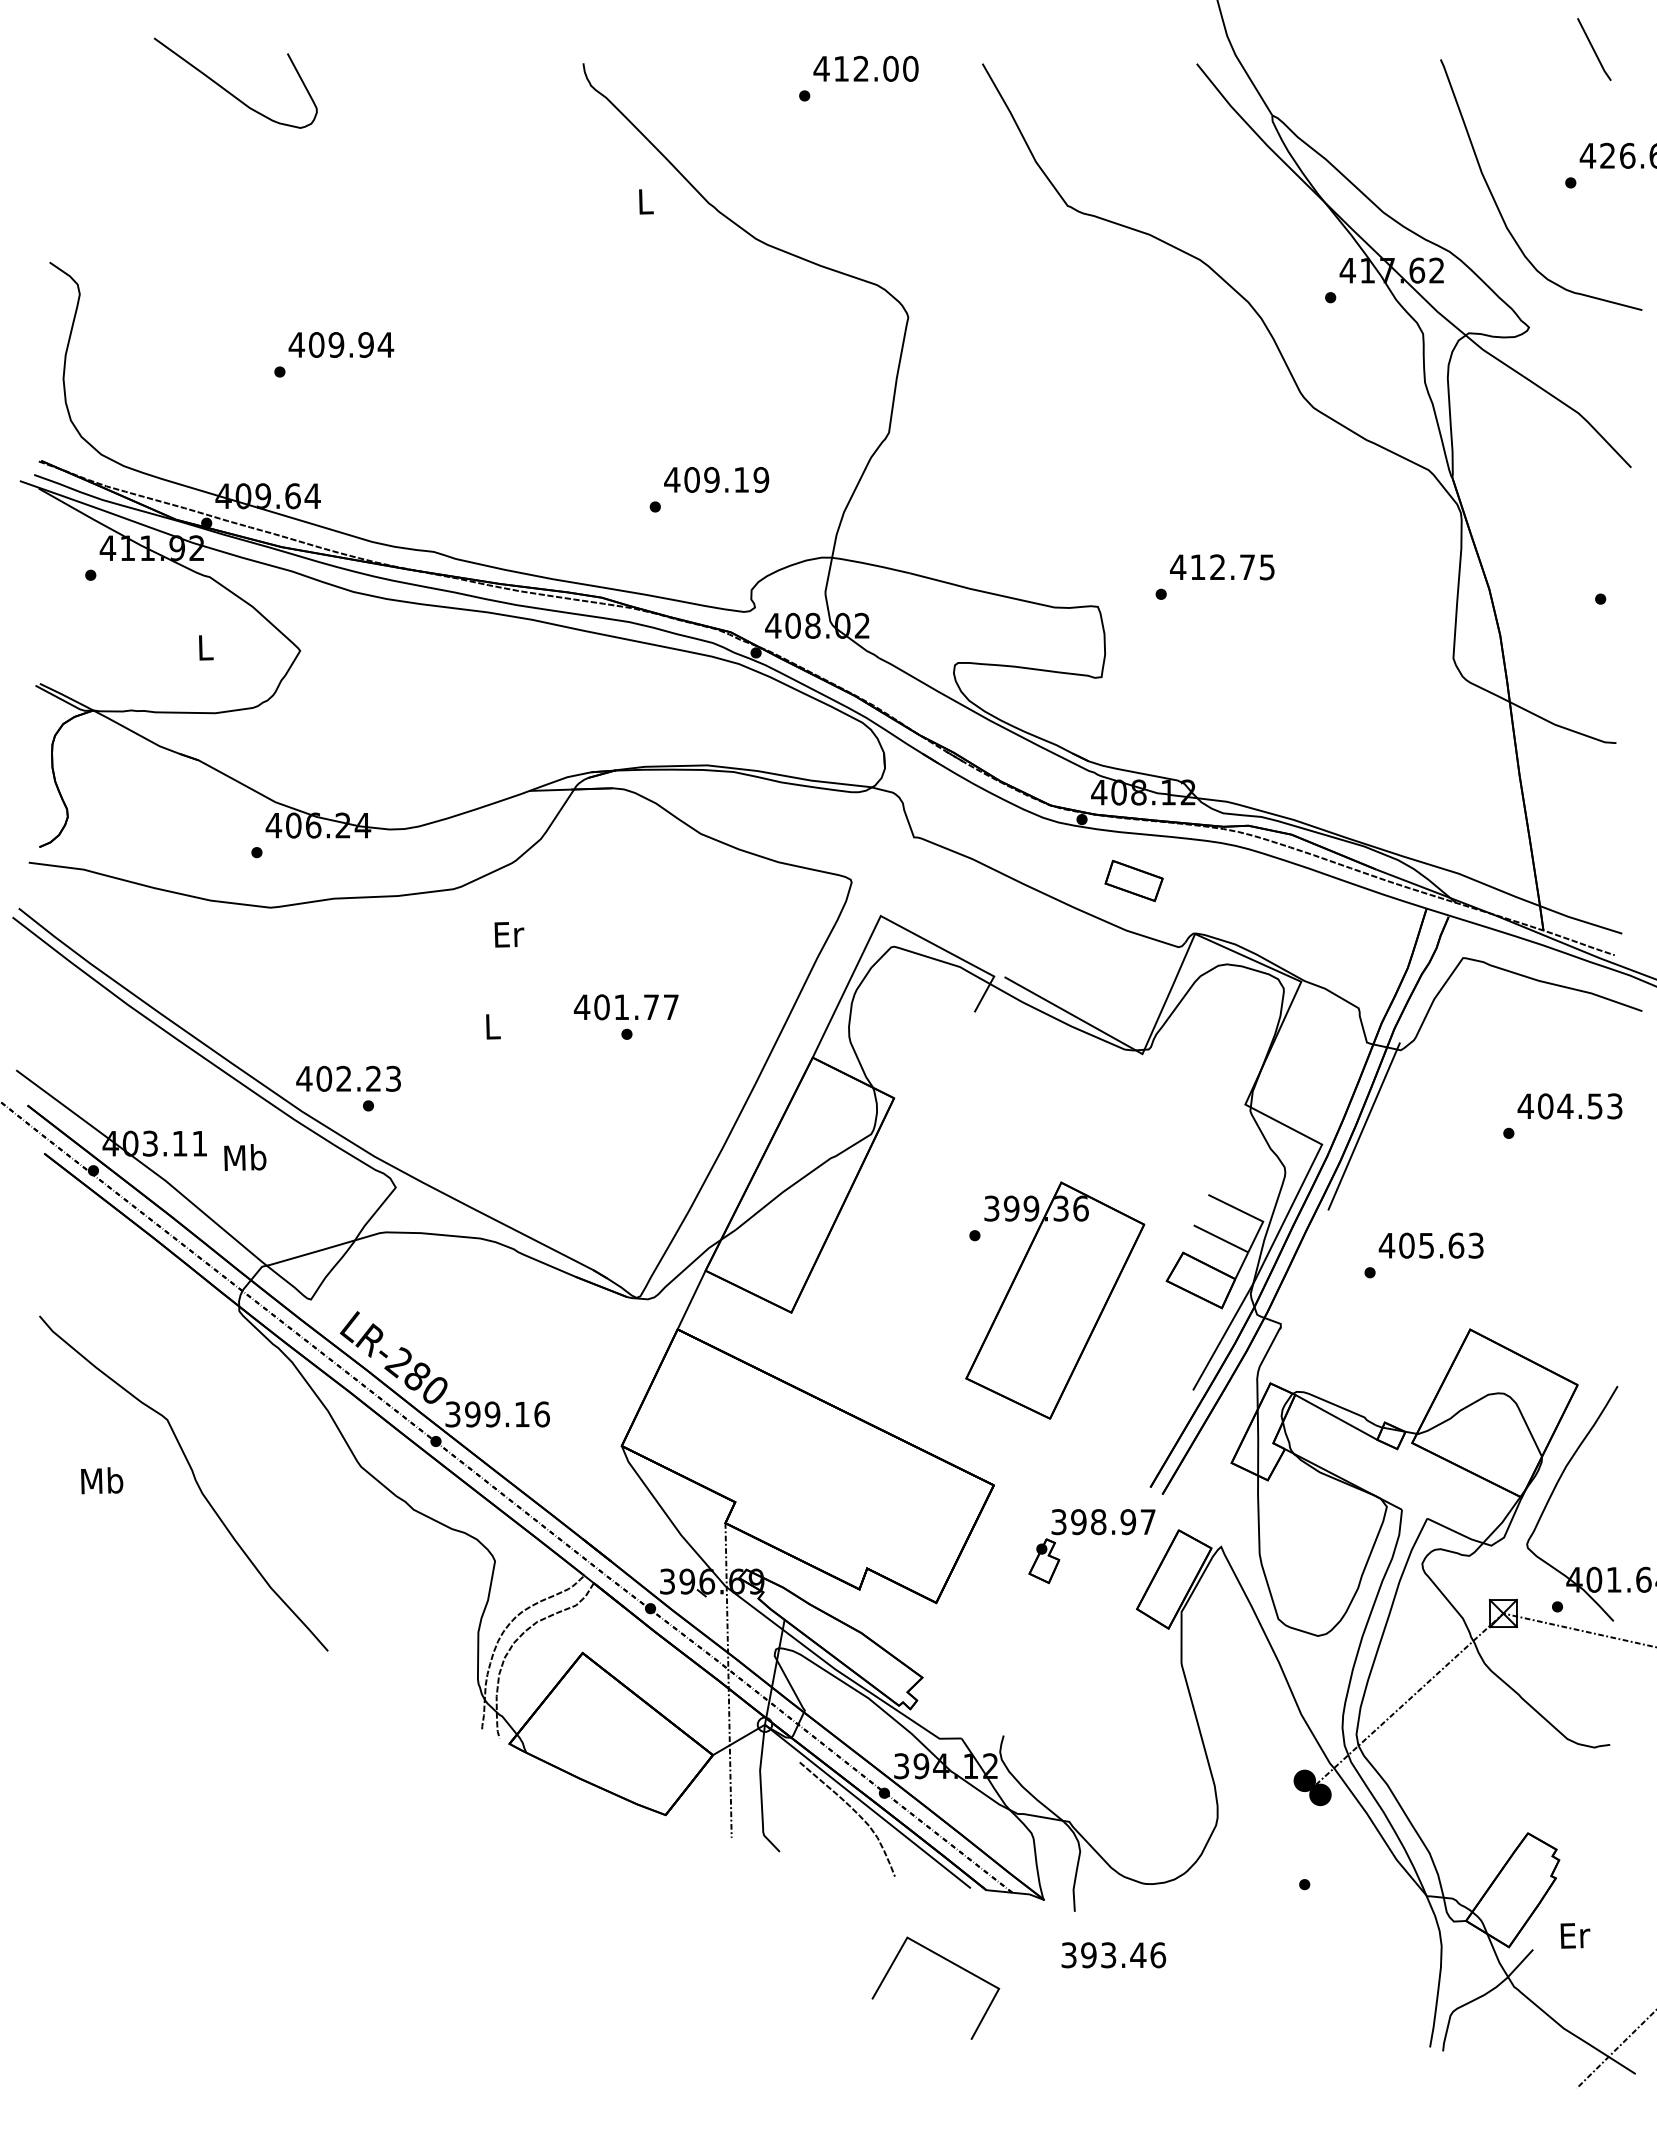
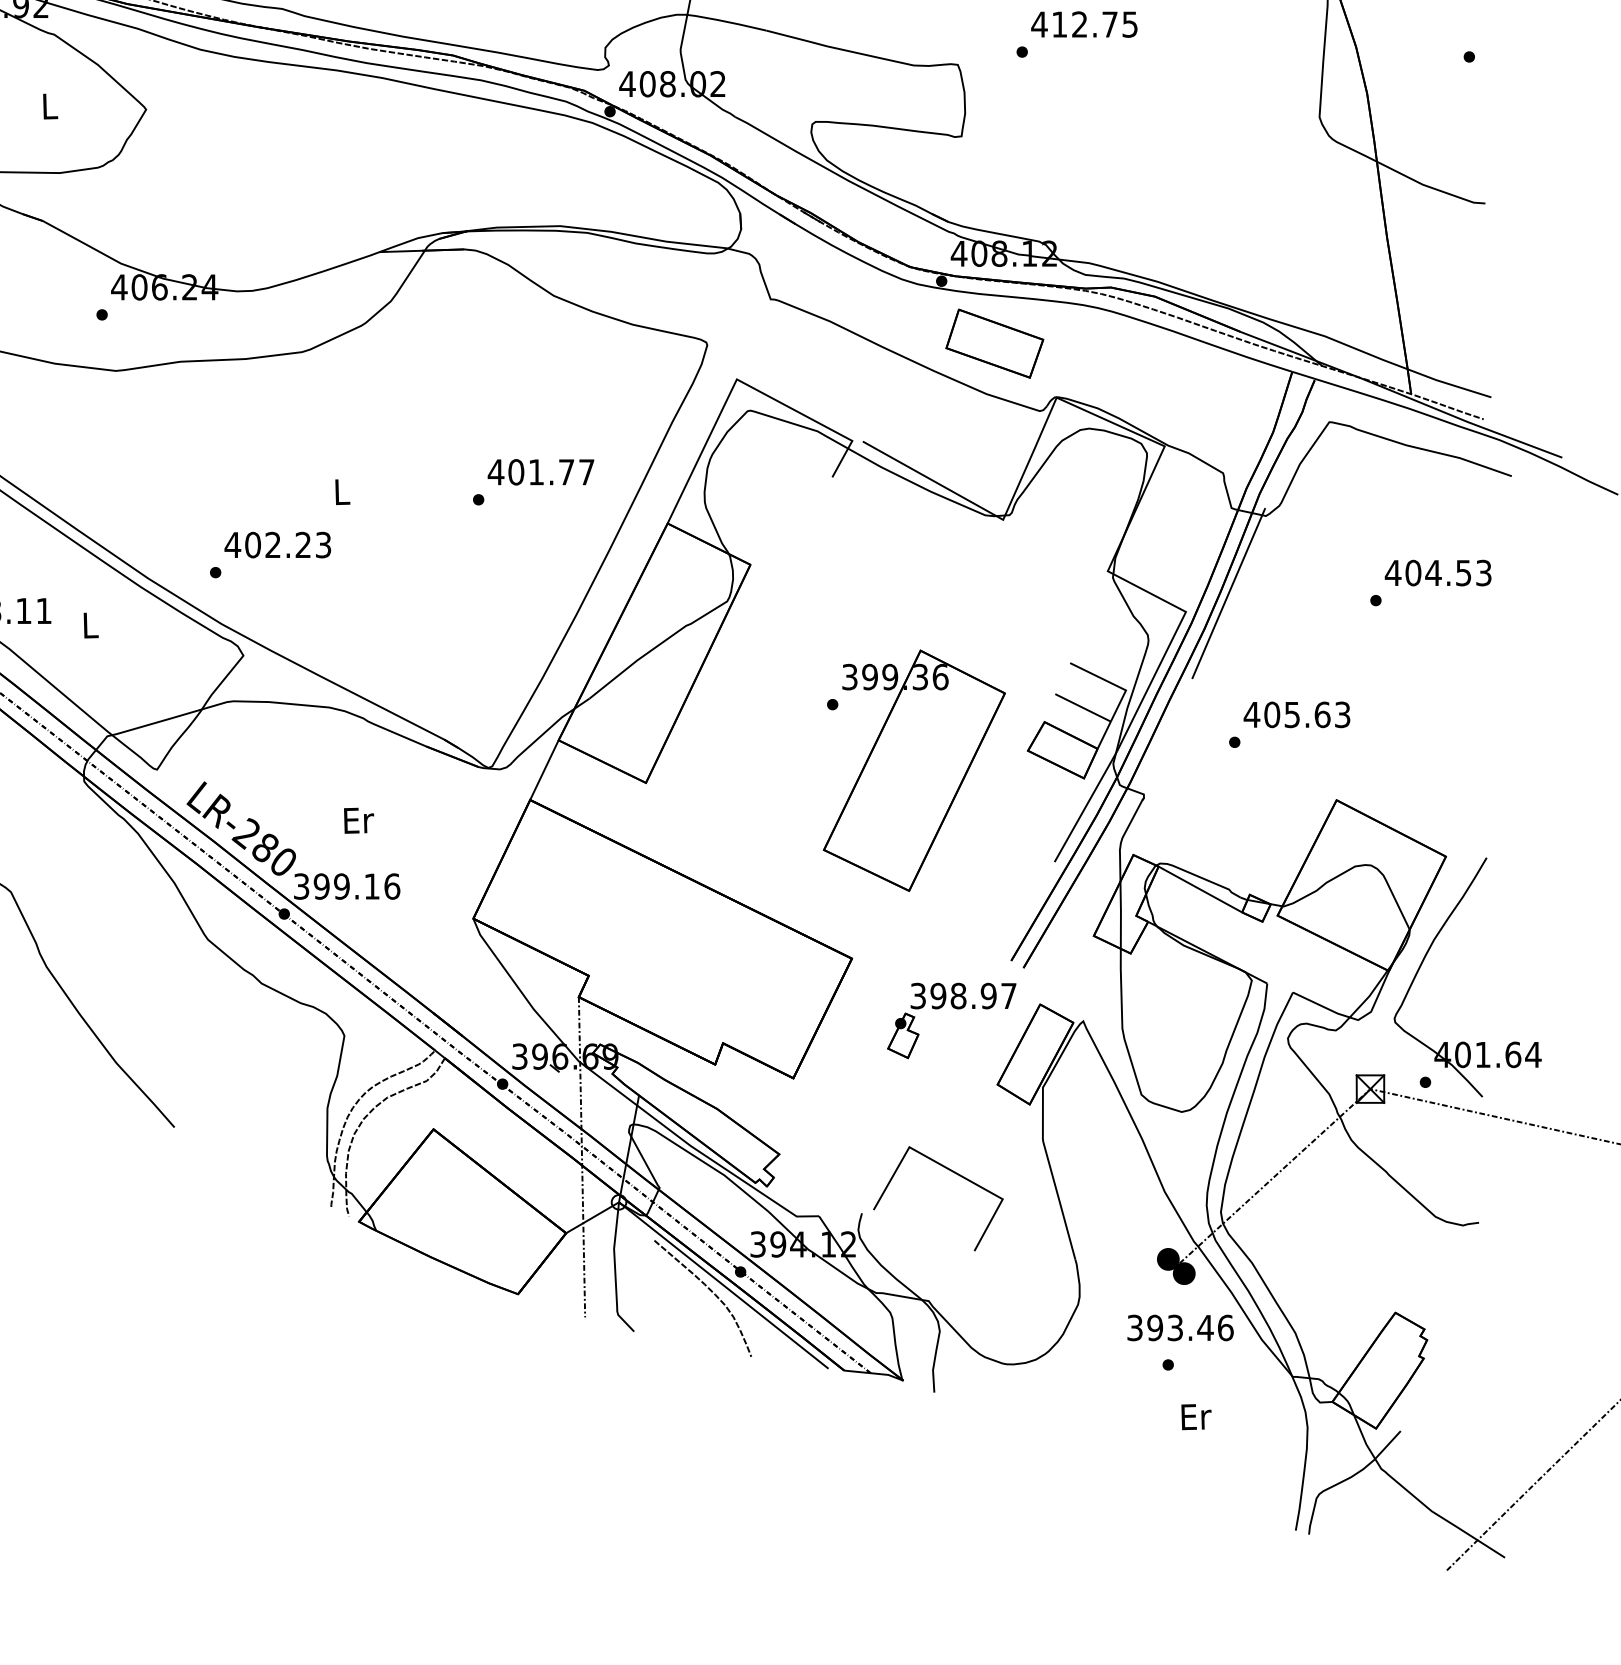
part: (1133, 880) -> (994, 343), size x1.67
text: (509, 934) -> (359, 820), moved
text: (626, 1007) -> (541, 472), moved
text: (348, 1078) -> (277, 544), moved
text: (245, 1157) -> (90, 625), Mb -> L
text: (1575, 1935) -> (1196, 1416), moved
text: (1113, 1955) -> (1180, 1328), moved
line: (947, 1961) -> (950, 1171), moved

